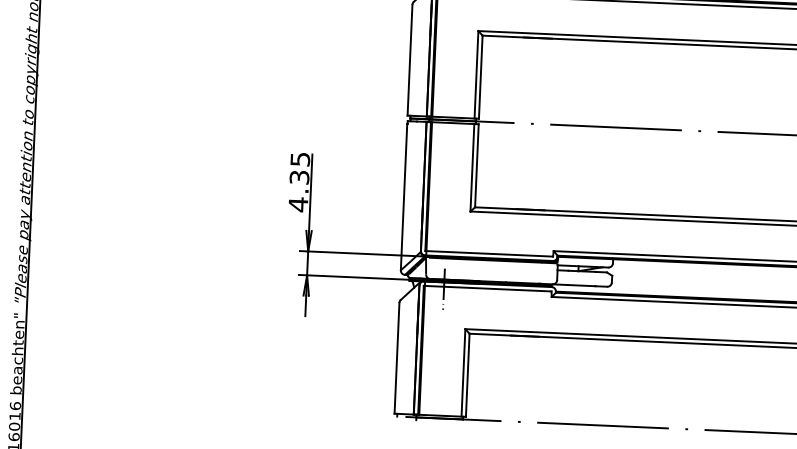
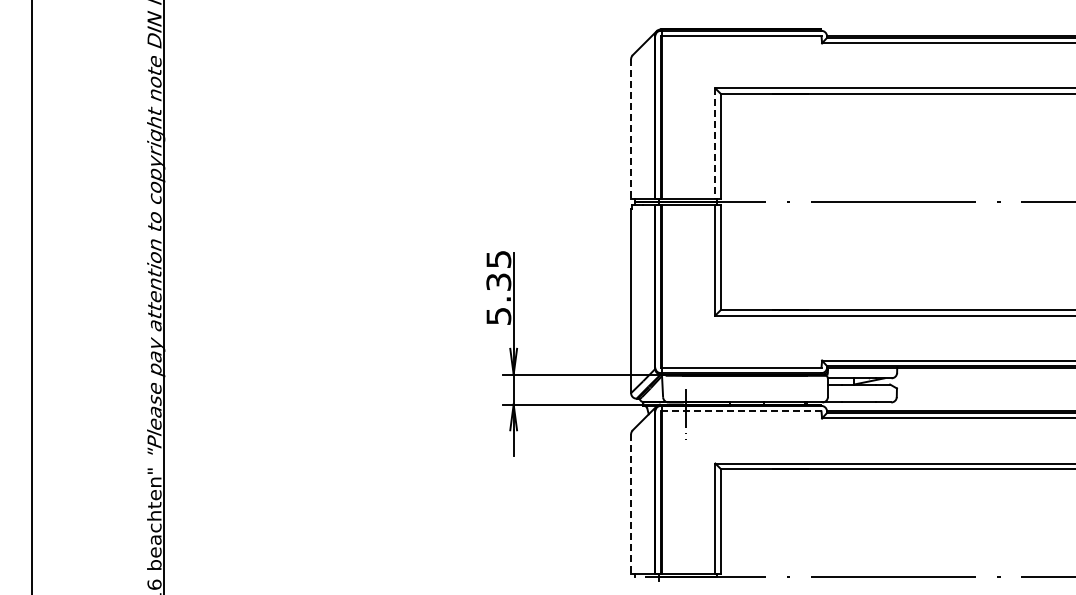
line: (410, 60) -> (631, 128), solid -> dashed
line: (476, 74) -> (715, 143), solid -> dashed
text: (298, 204) -> (498, 316), 4.35 -> 5.35
line: (487, 288) -> (741, 411), solid -> dashed
line: (397, 358) -> (631, 503), solid -> dashed

